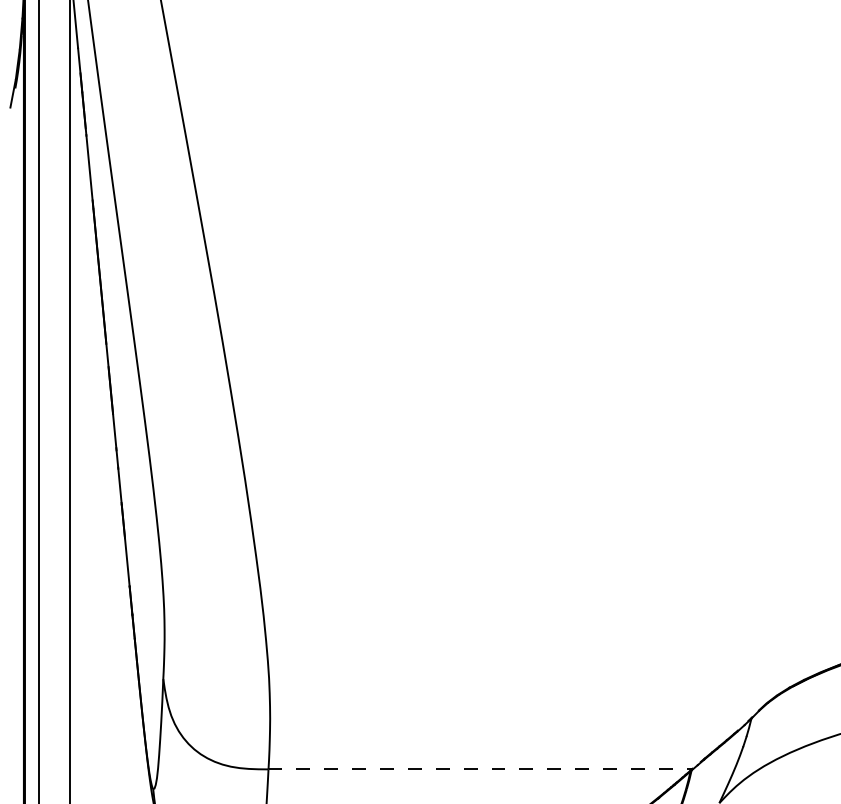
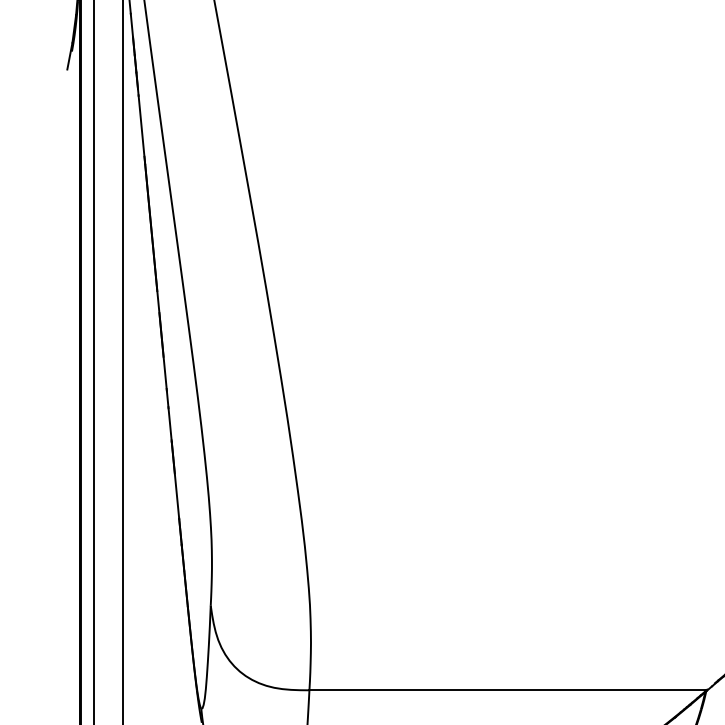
line: (481, 769) -> (509, 690), dashed -> solid

